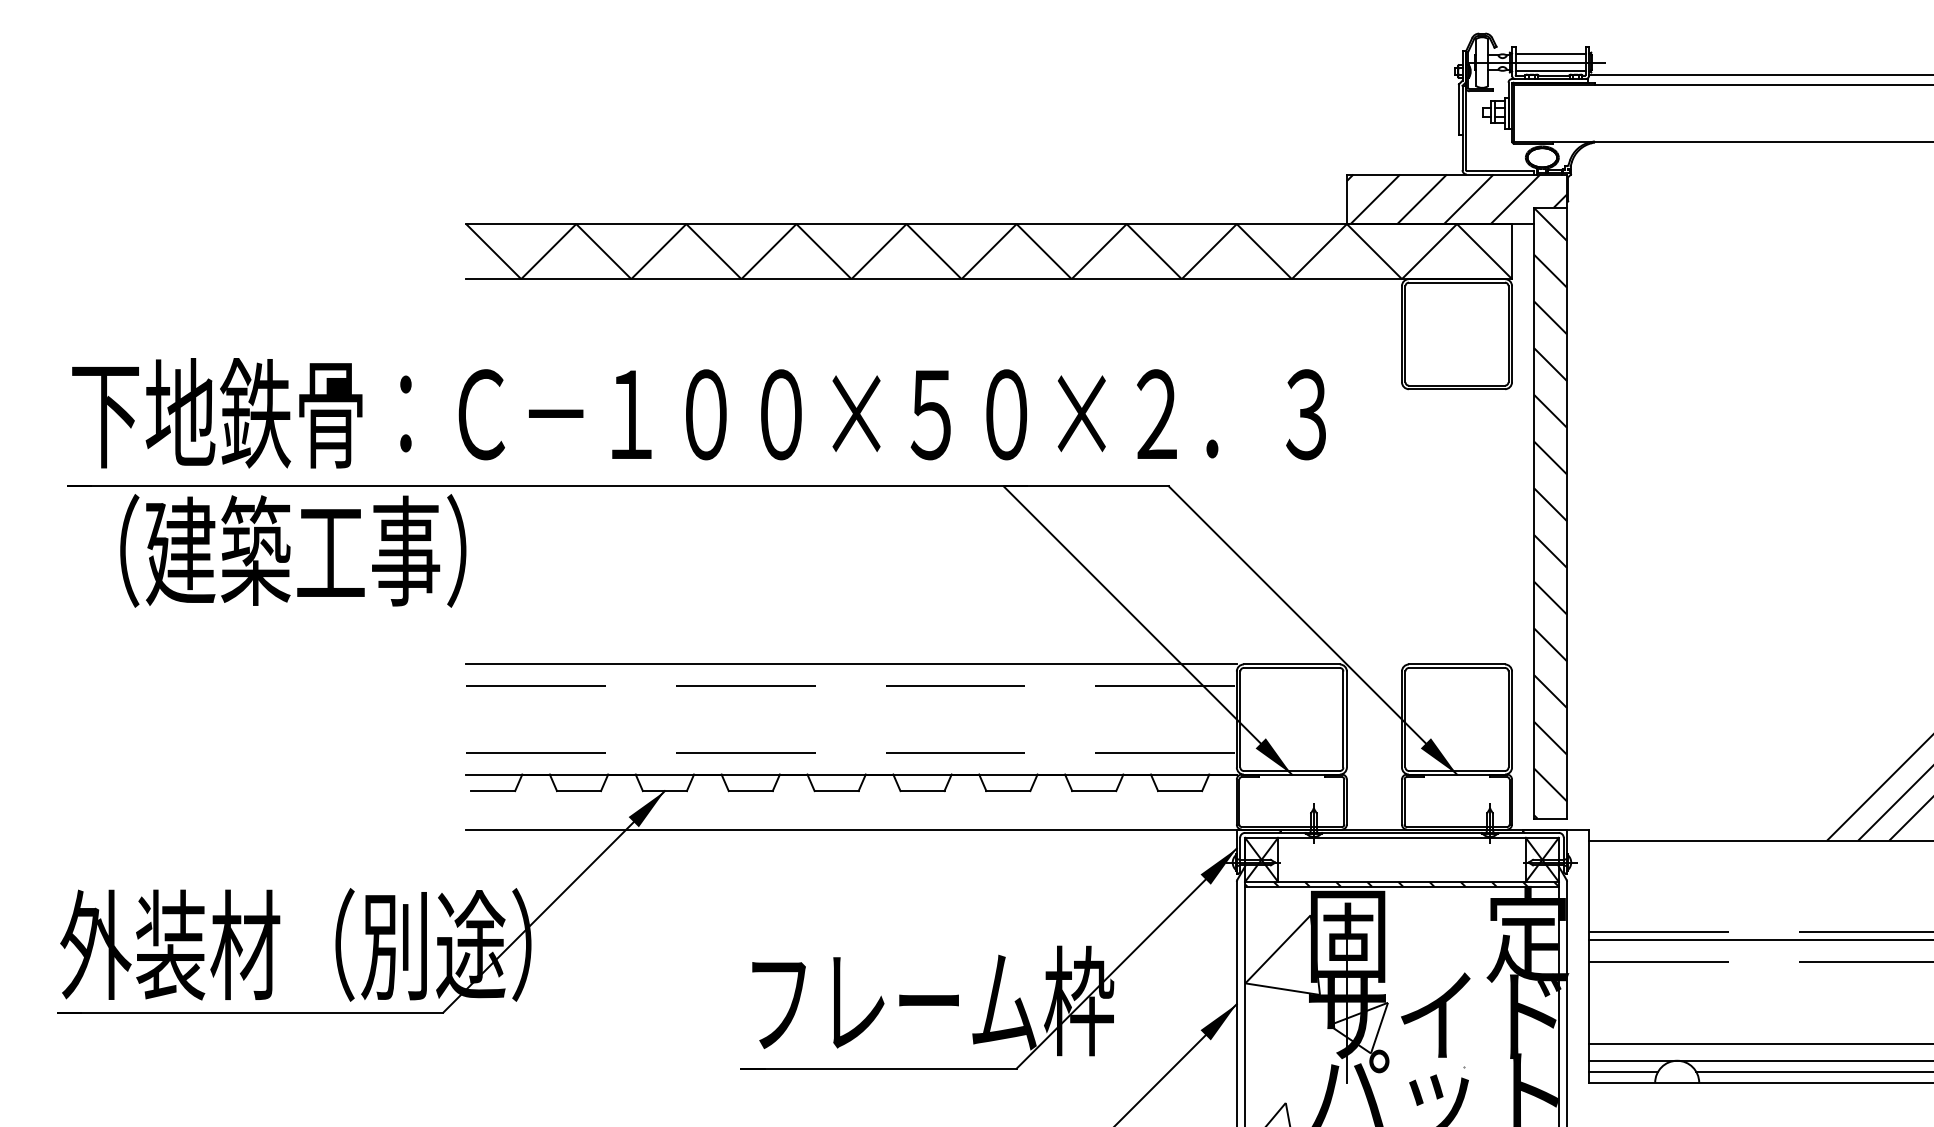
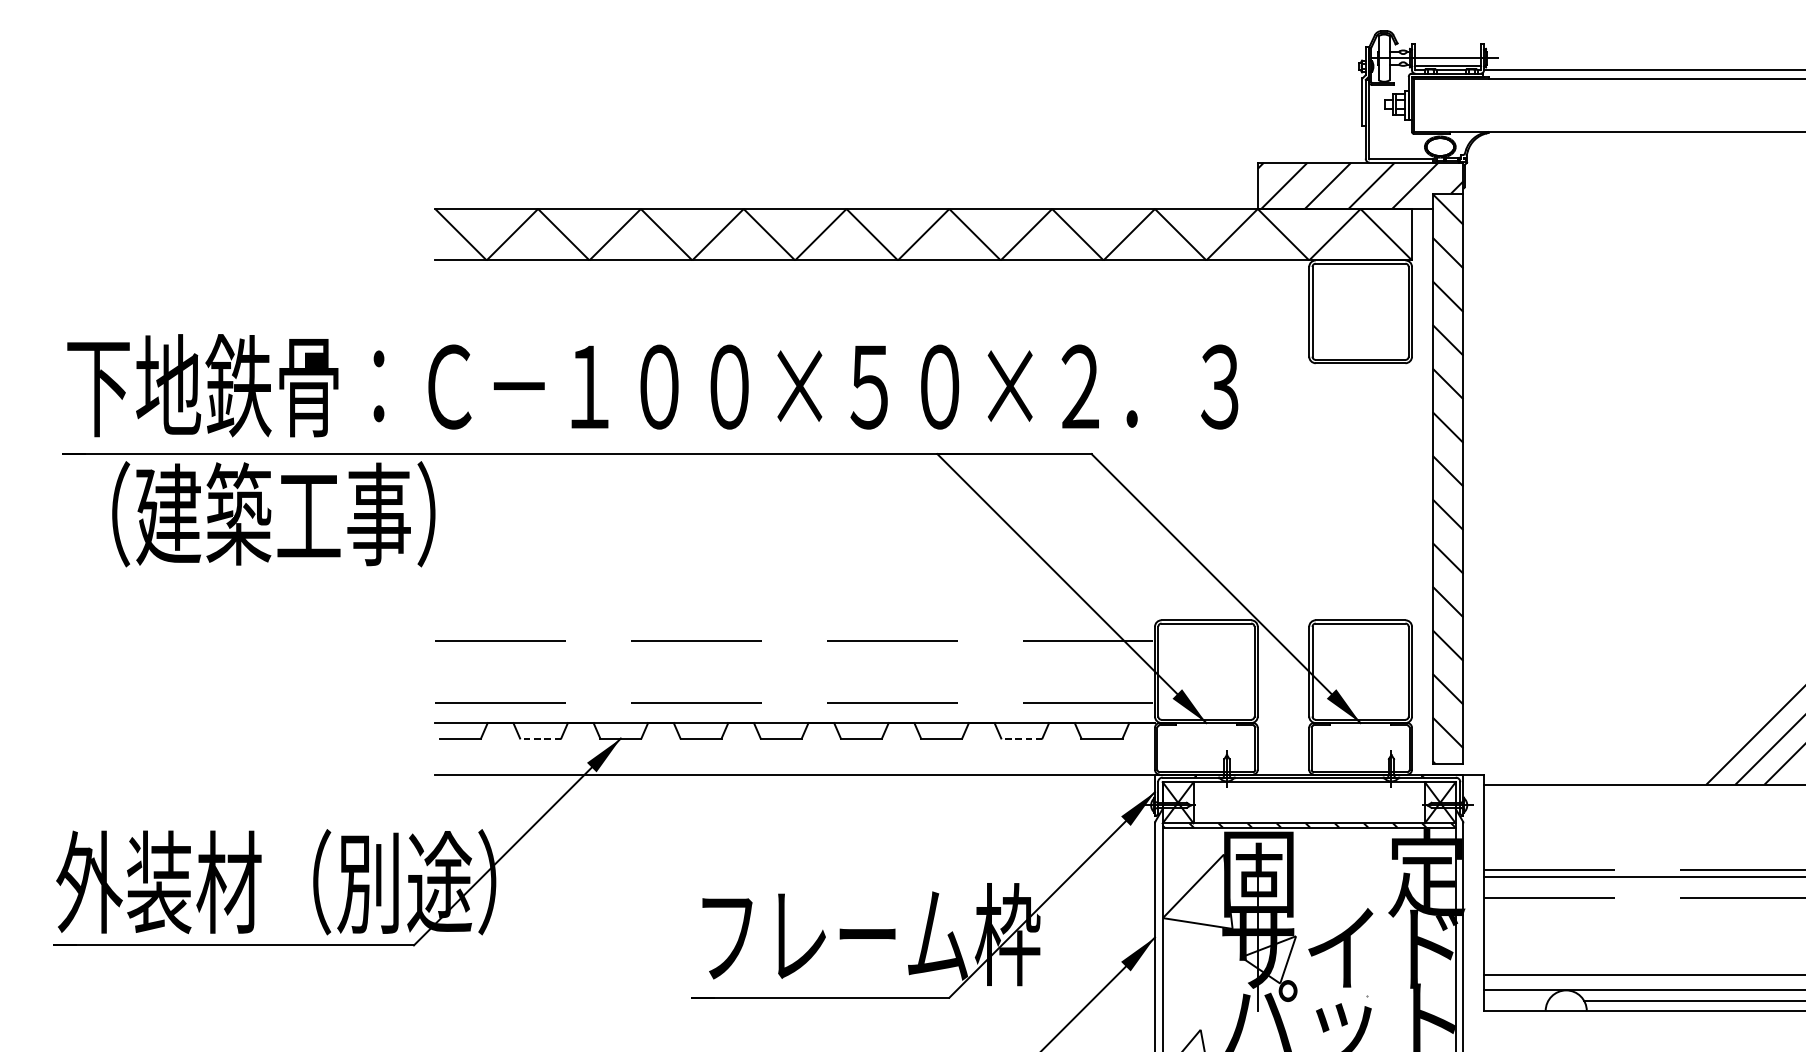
line: (1550, 53) -> (1447, 49), removed
line: (851, 664) -> (795, 620), removed
line: (578, 791) -> (540, 738), solid -> dashed
line: (1093, 791) -> (1021, 738), solid -> dashed
line: (1623, 1071) -> (1516, 1000), removed

